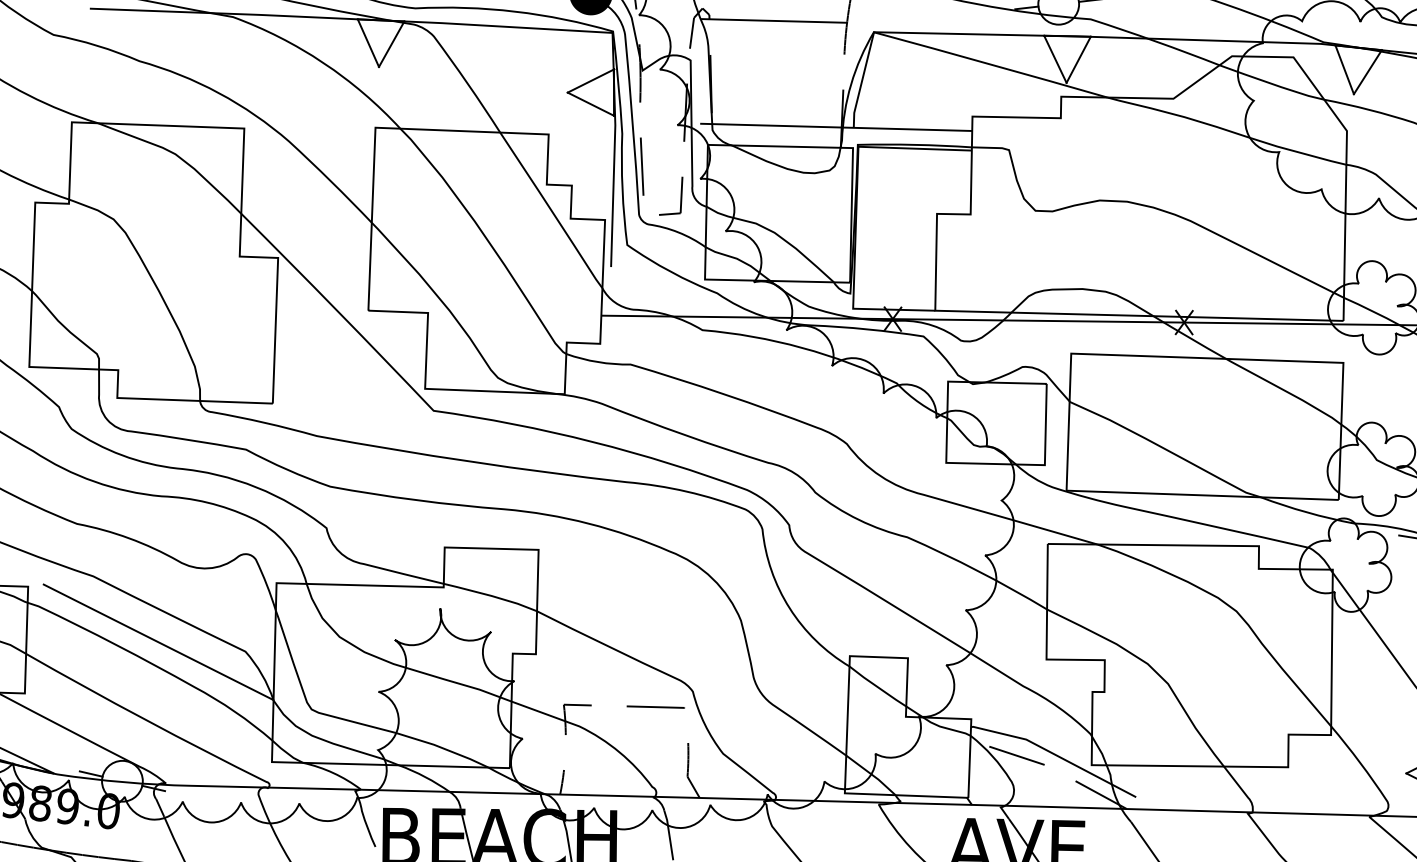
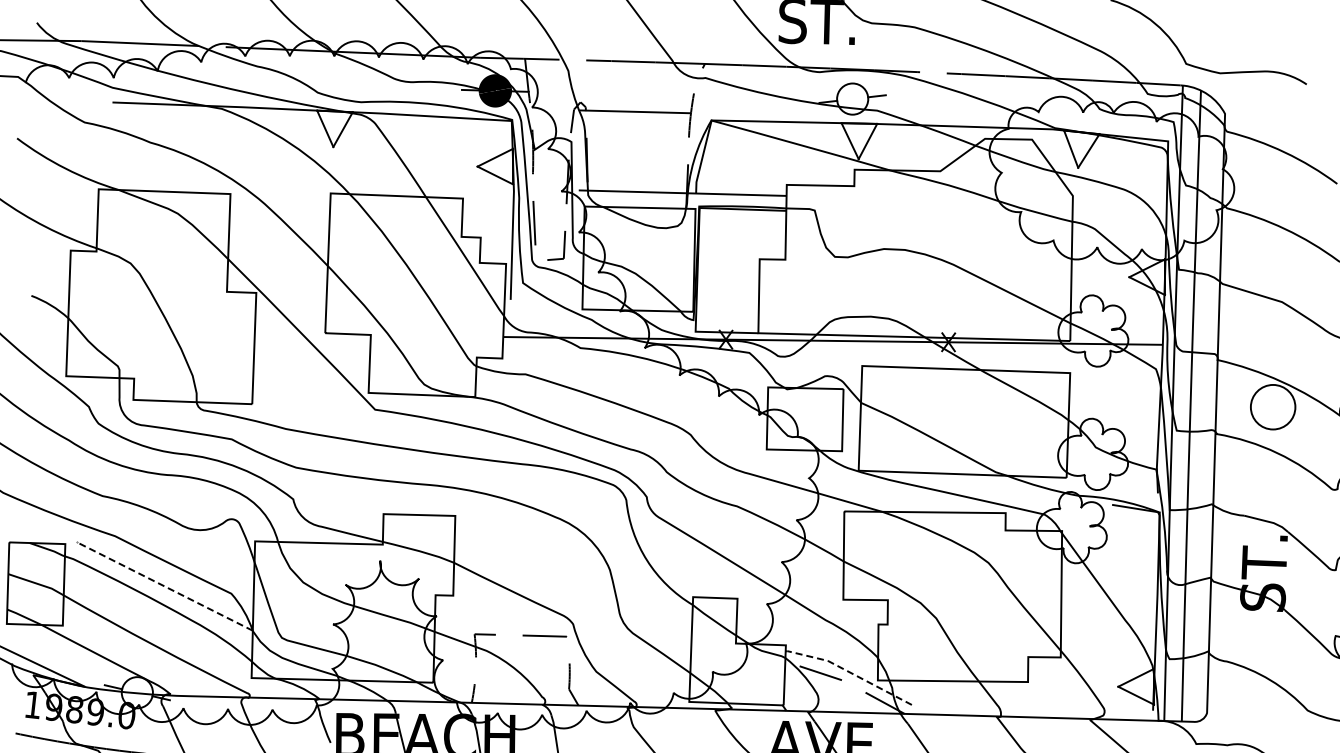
line: (156, 640) -> (163, 585), solid -> dashed
line: (1054, 754) -> (849, 672), solid -> dashed

